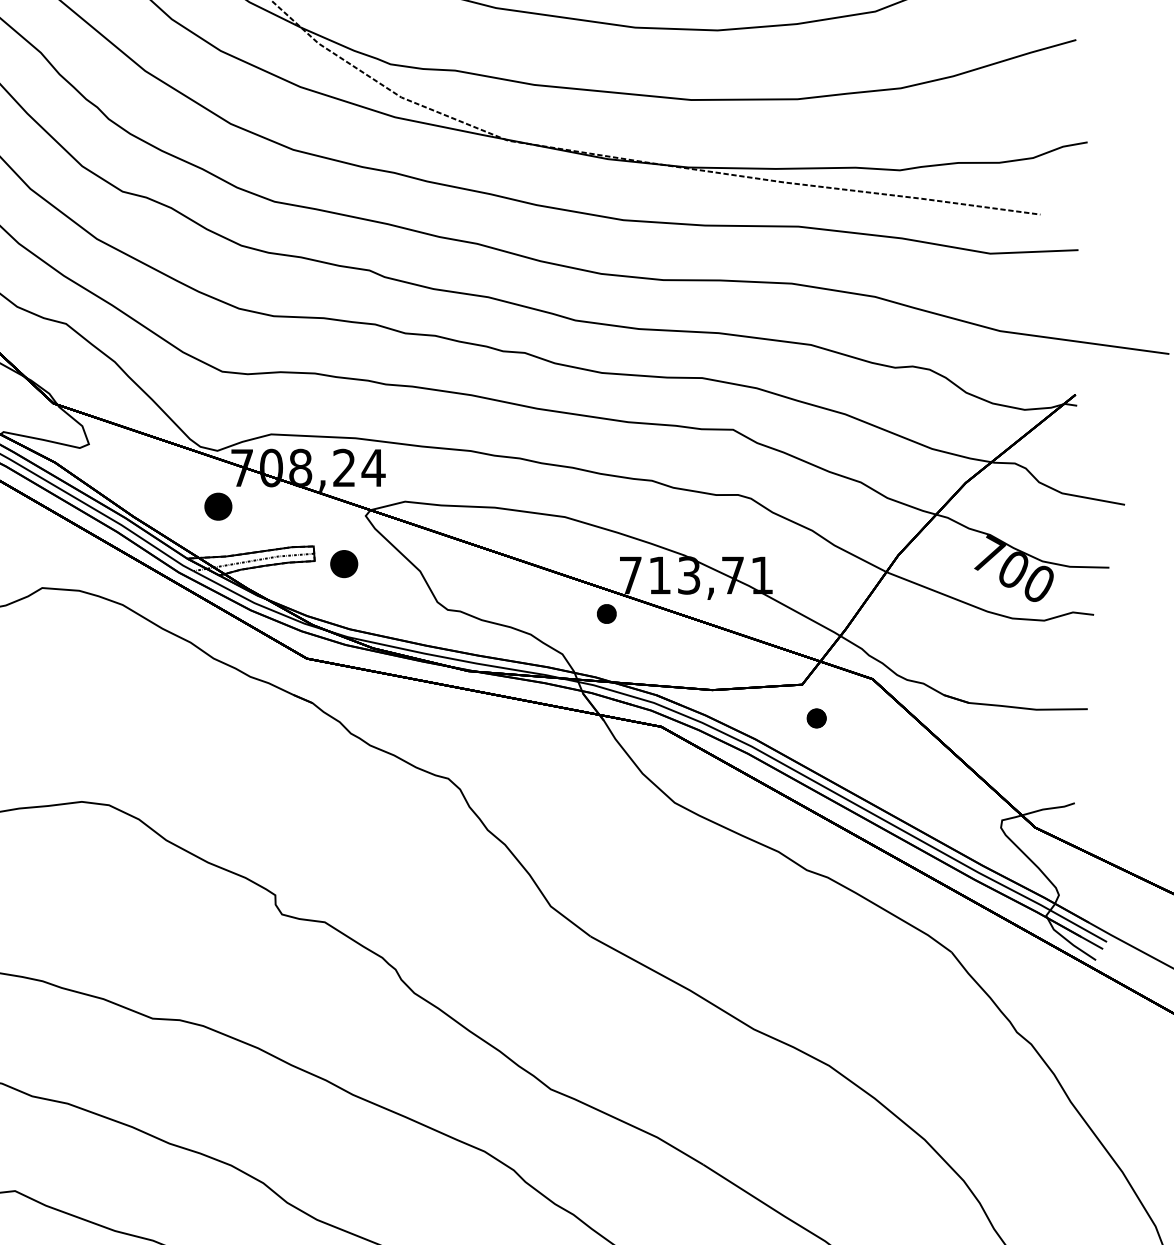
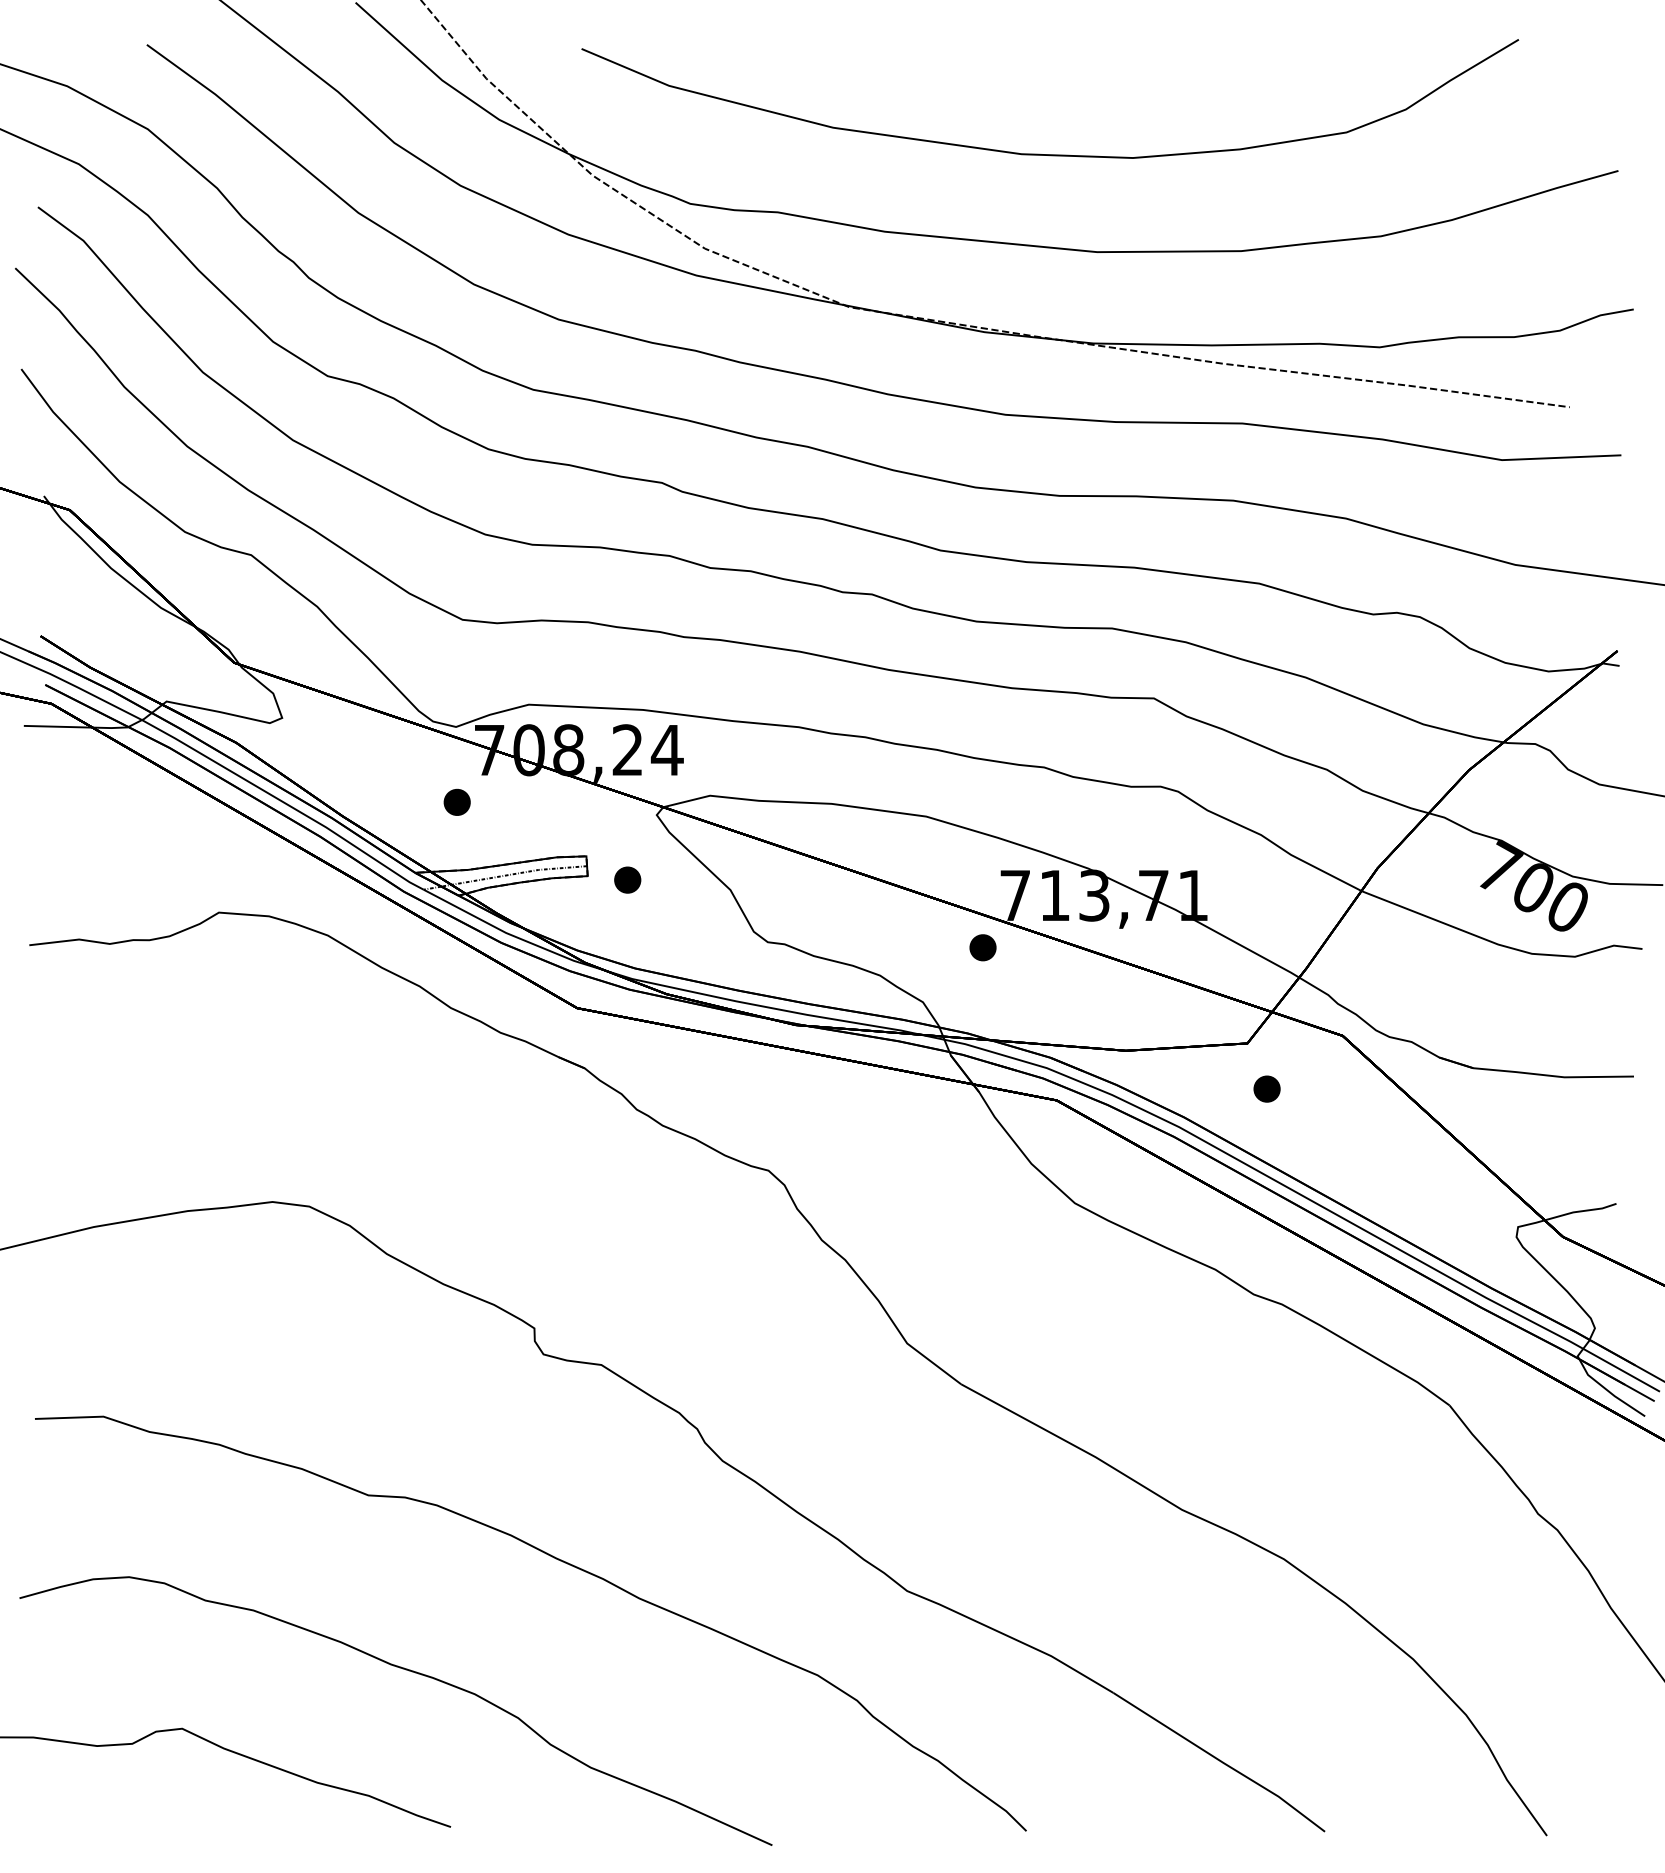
part: (217, 505) -> (456, 801), size x0.71
part: (344, 563) -> (627, 879), size x0.71

